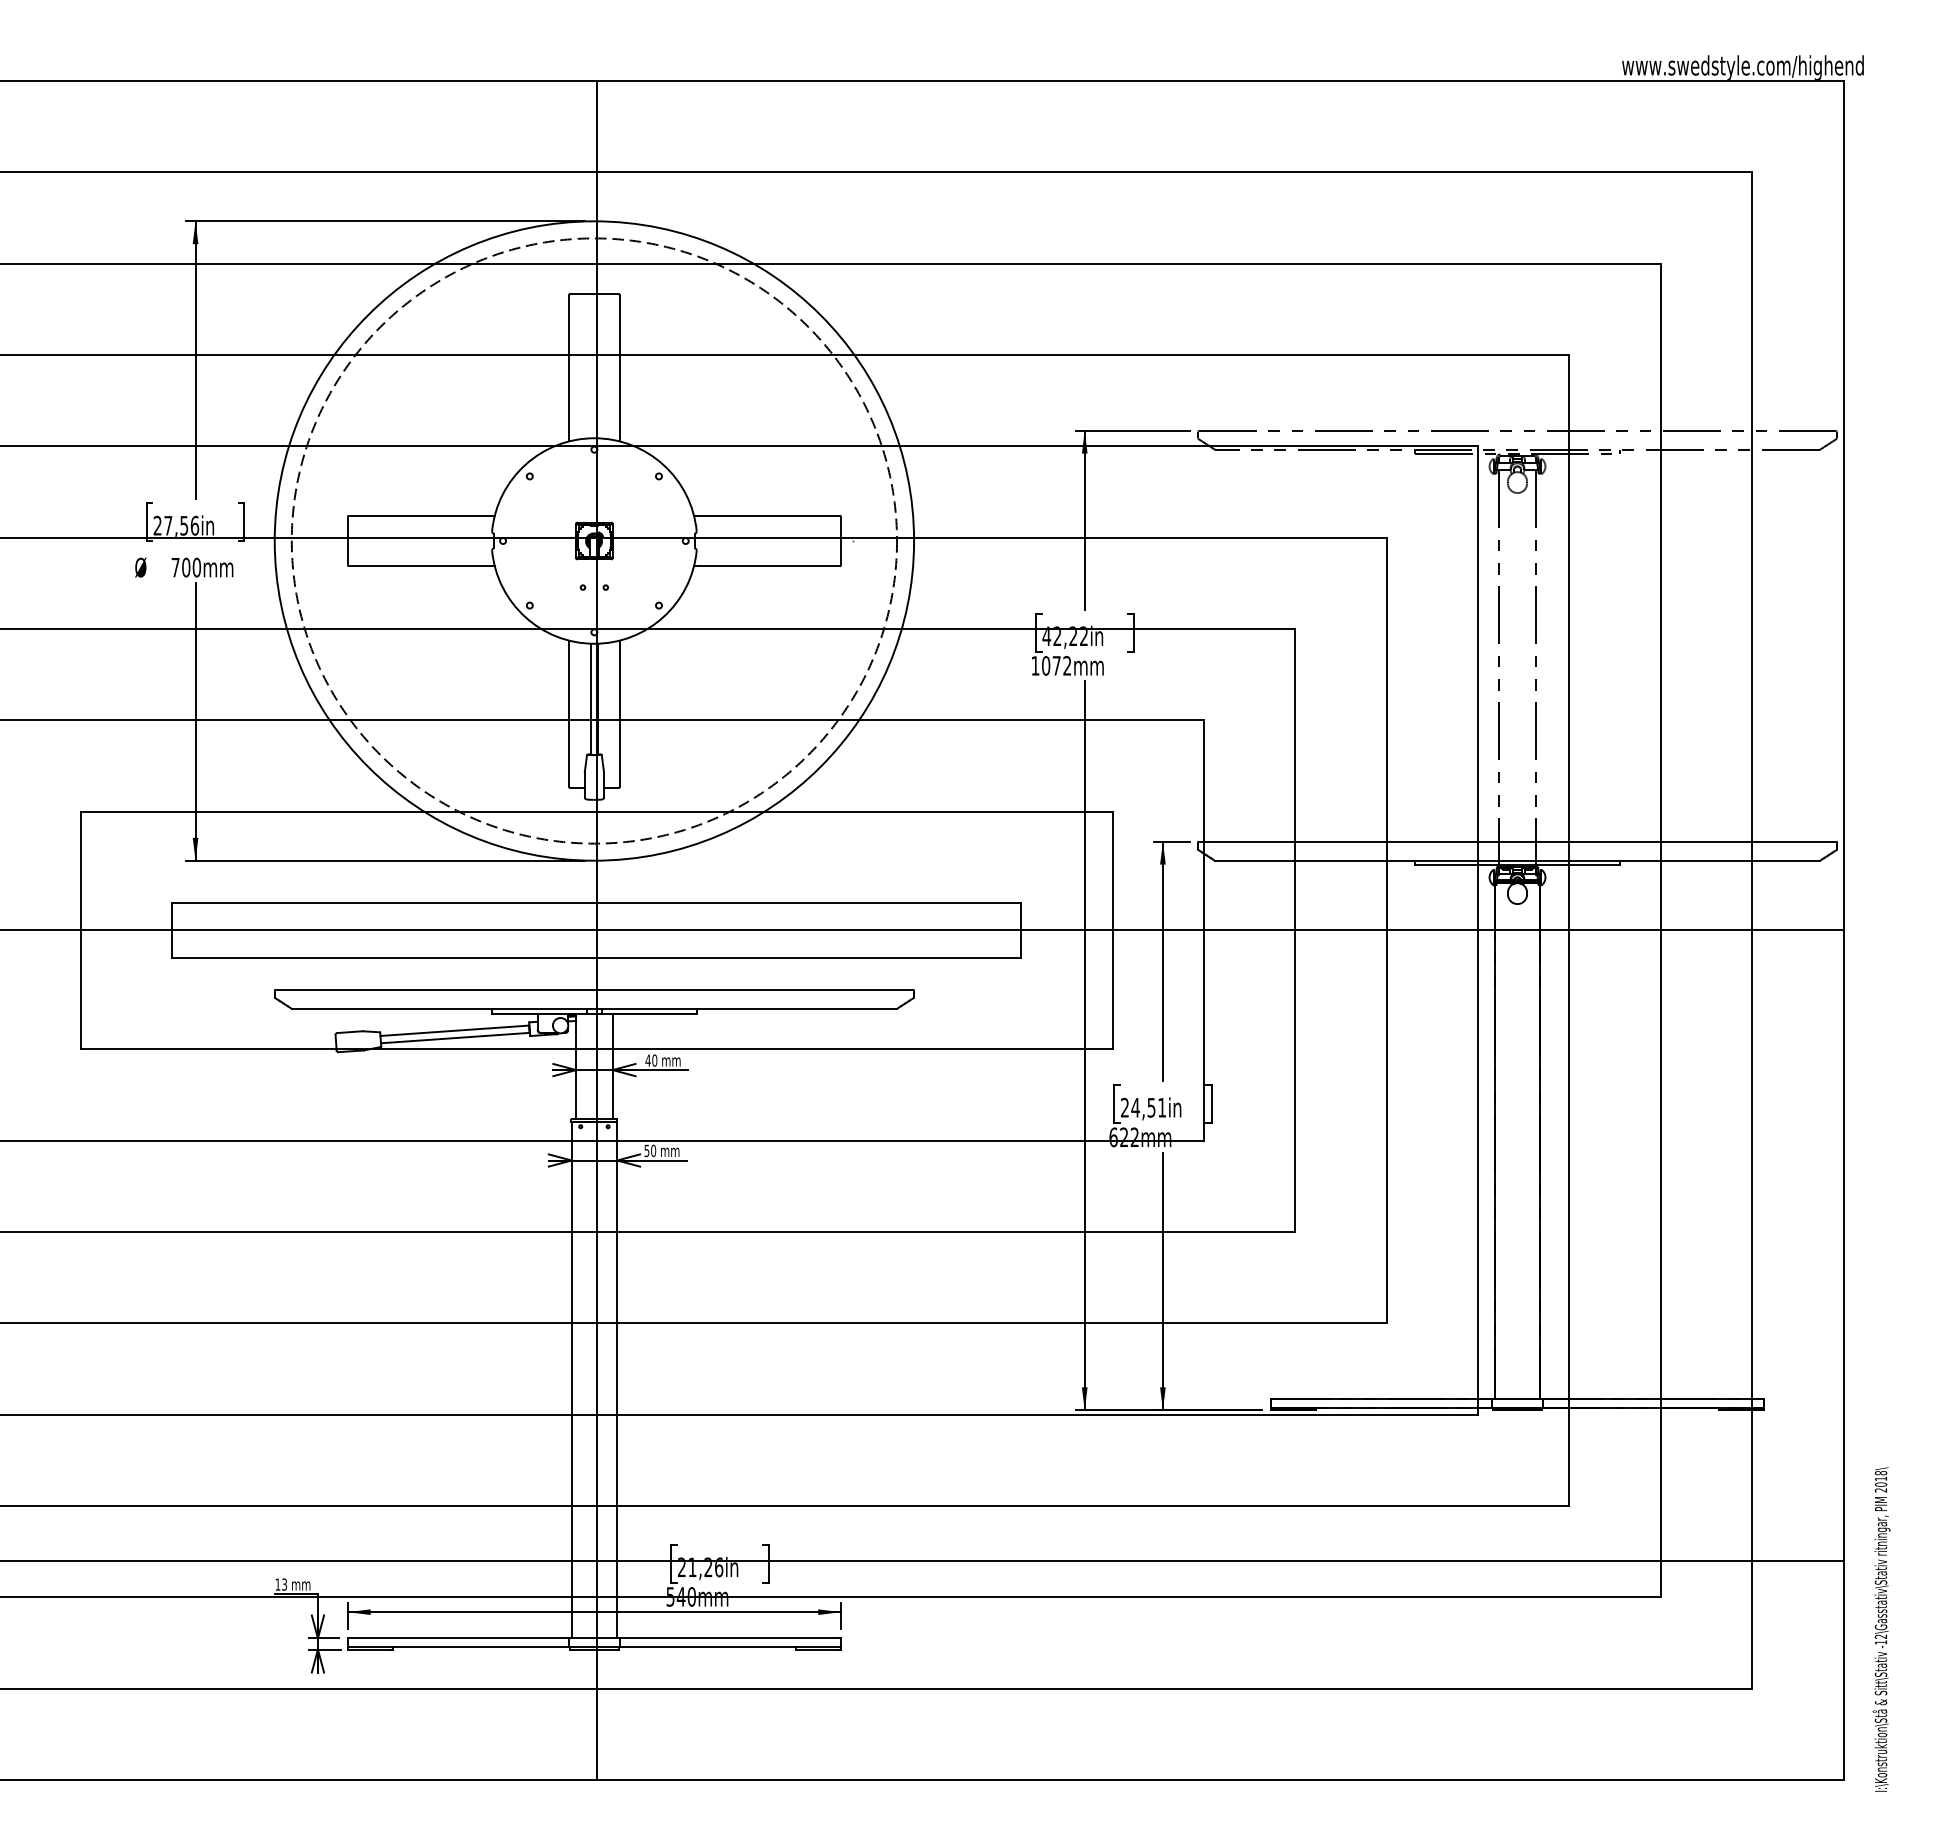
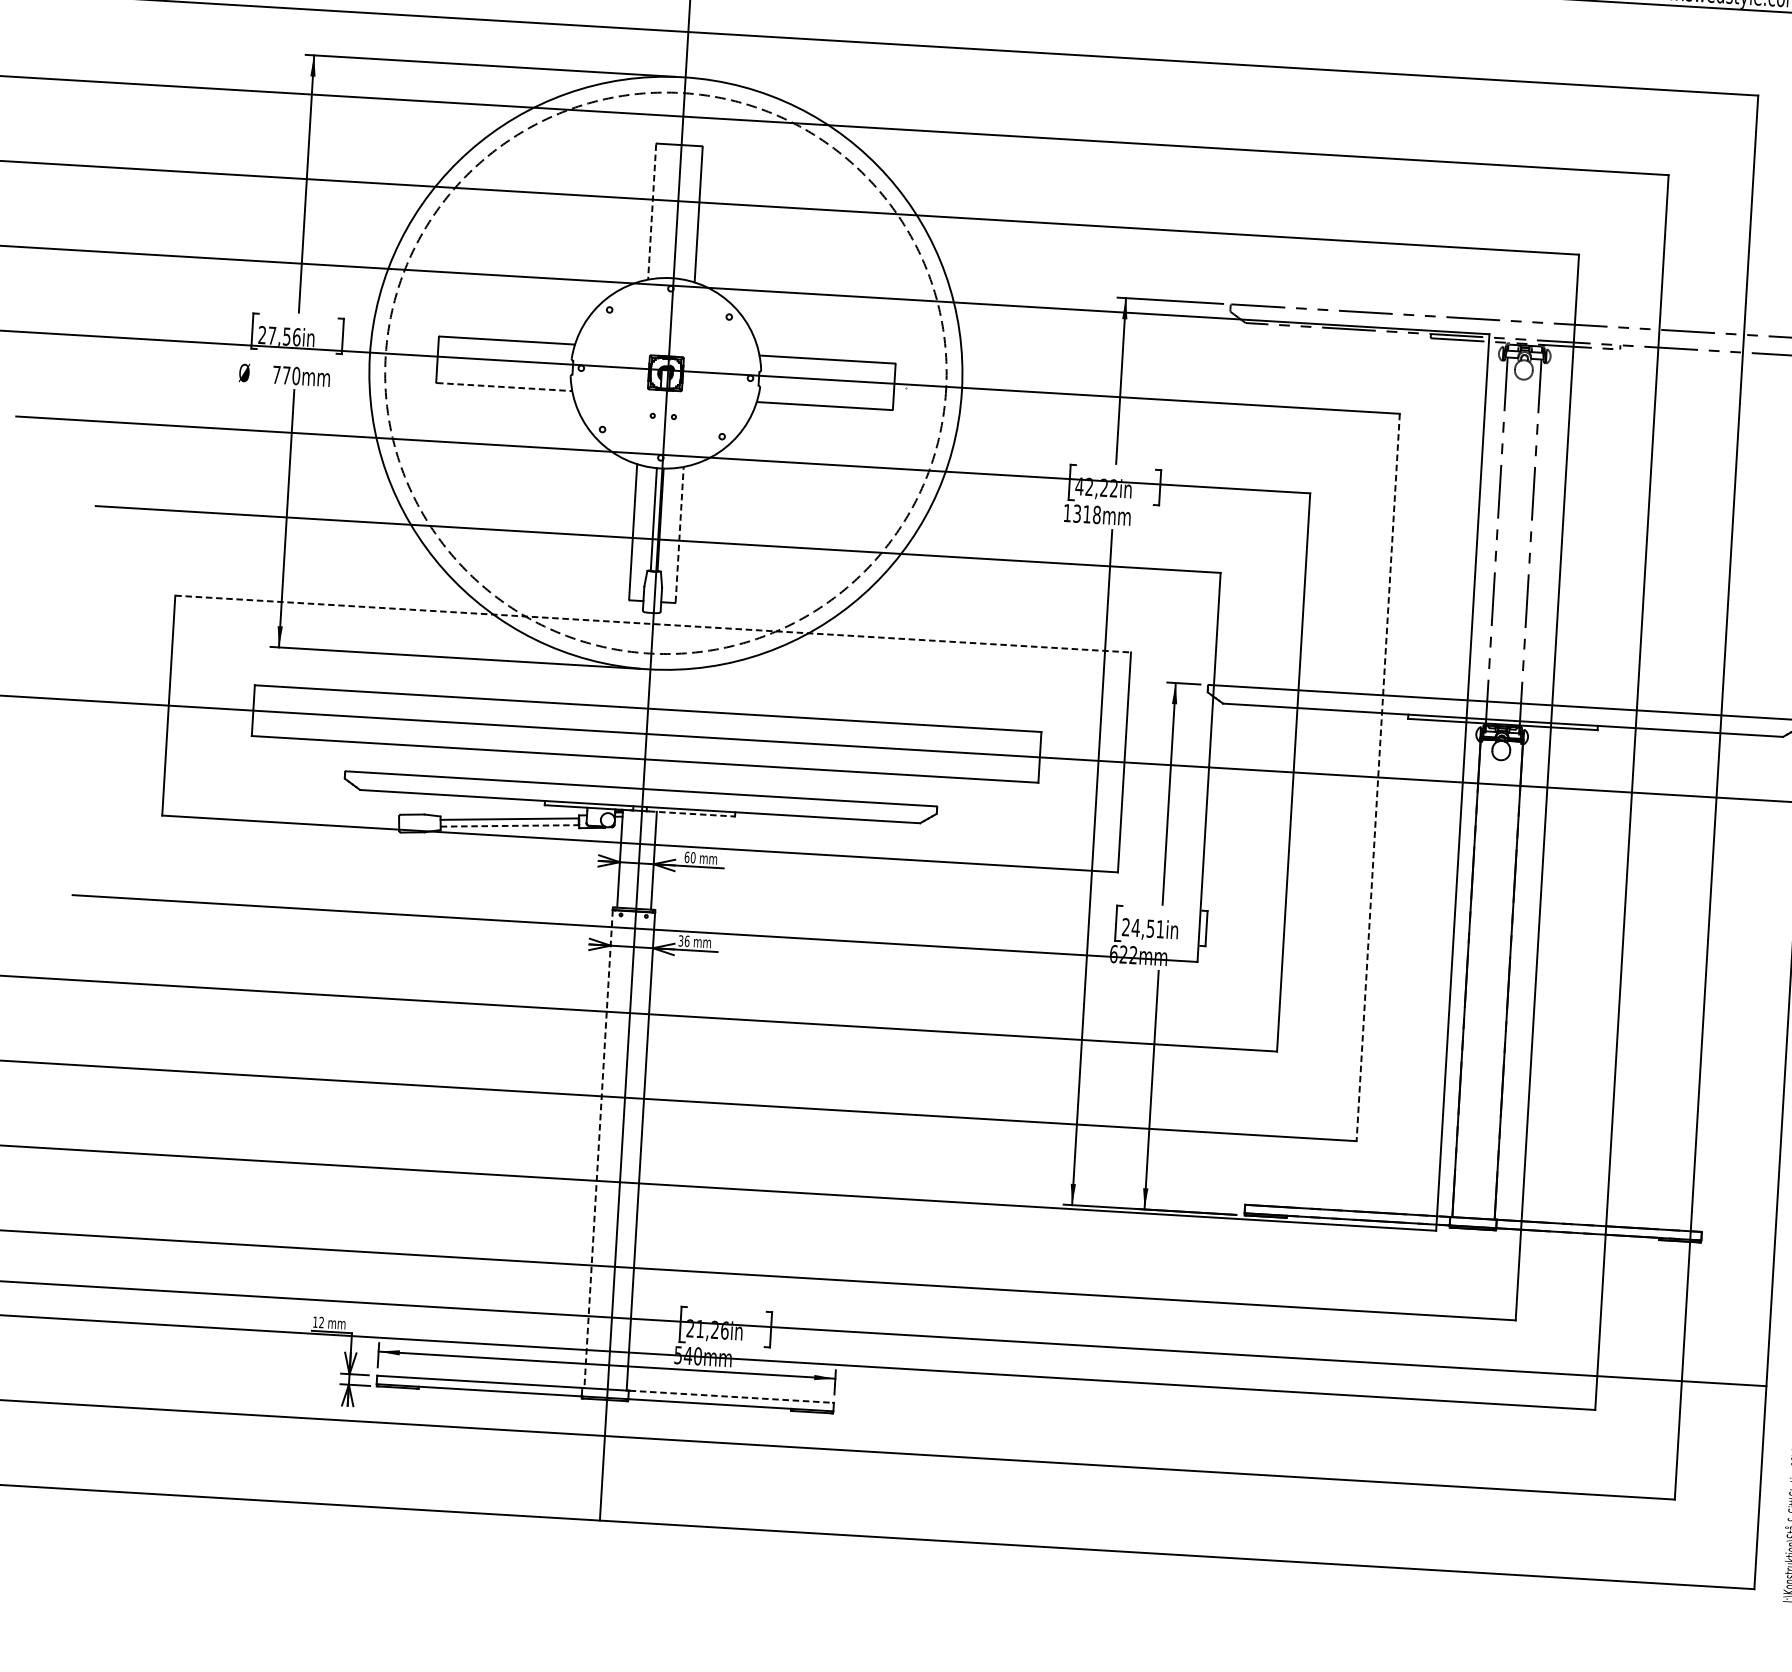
line: (569, 368) -> (652, 212), solid -> dashed
line: (422, 566) -> (505, 387), solid -> dashed
text: (186, 567) -> (286, 375), 700mm -> 770mm
text: (1056, 665) -> (1086, 513), 1072mm -> 1318mm
line: (619, 713) -> (679, 534), solid -> dashed
line: (597, 811) -> (653, 623), solid -> dashed
line: (1386, 930) -> (1377, 777), solid -> dashed
line: (651, 1013) -> (692, 813), solid -> dashed
line: (455, 1038) -> (509, 826), solid -> dashed
text: (647, 1060) -> (686, 857), 40 -> 60
text: (650, 1150) -> (684, 940), 50 -> 36
line: (571, 1380) -> (598, 1149), solid -> dashed
text: (284, 1584) -> (321, 1322), 13 -> 12
line: (730, 1638) -> (731, 1397), solid -> dashed

